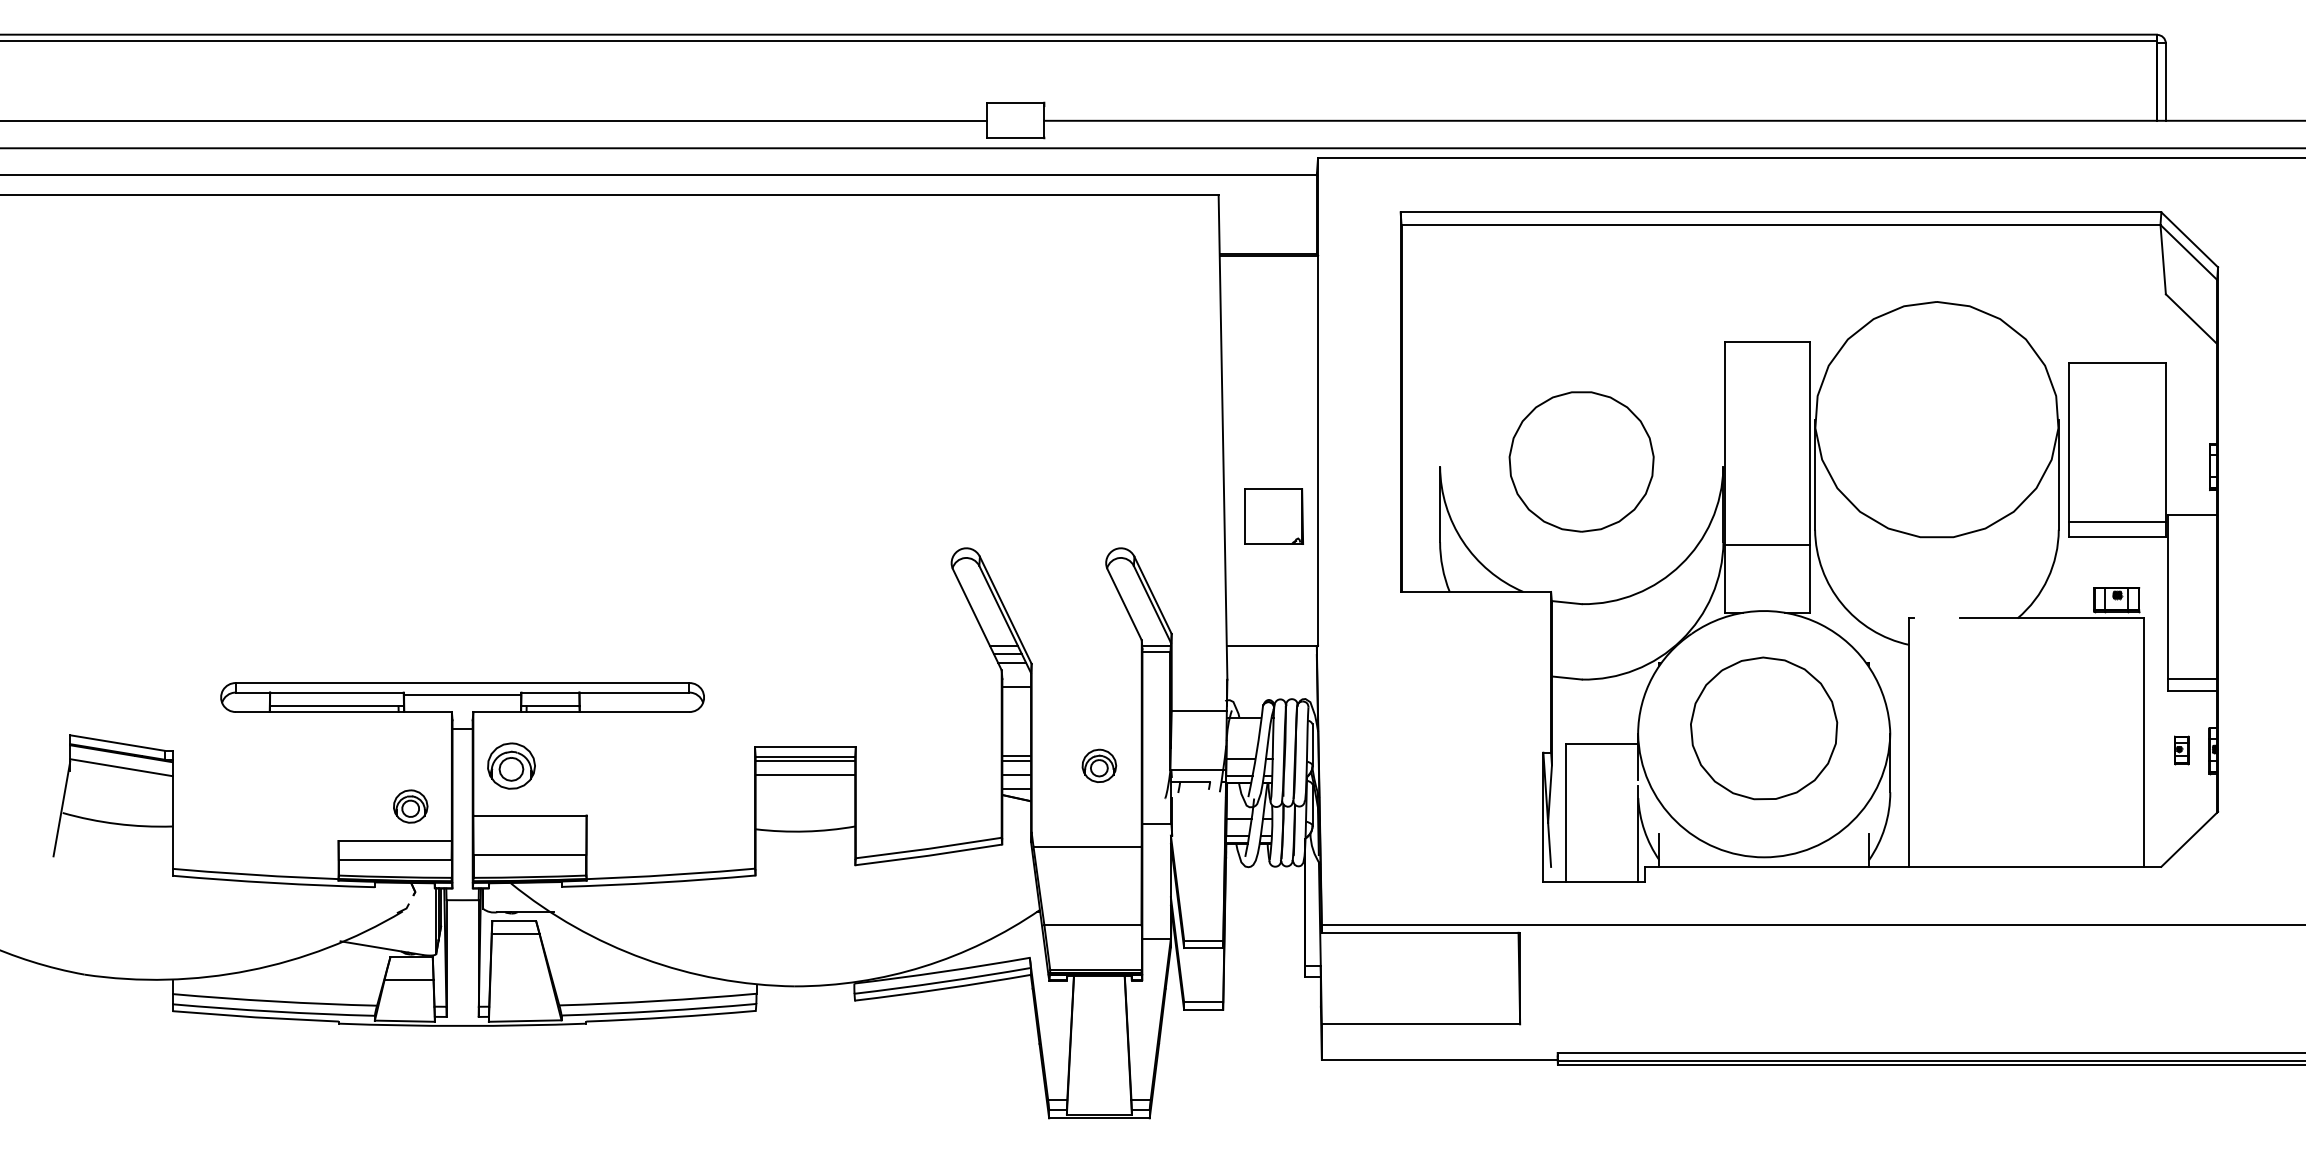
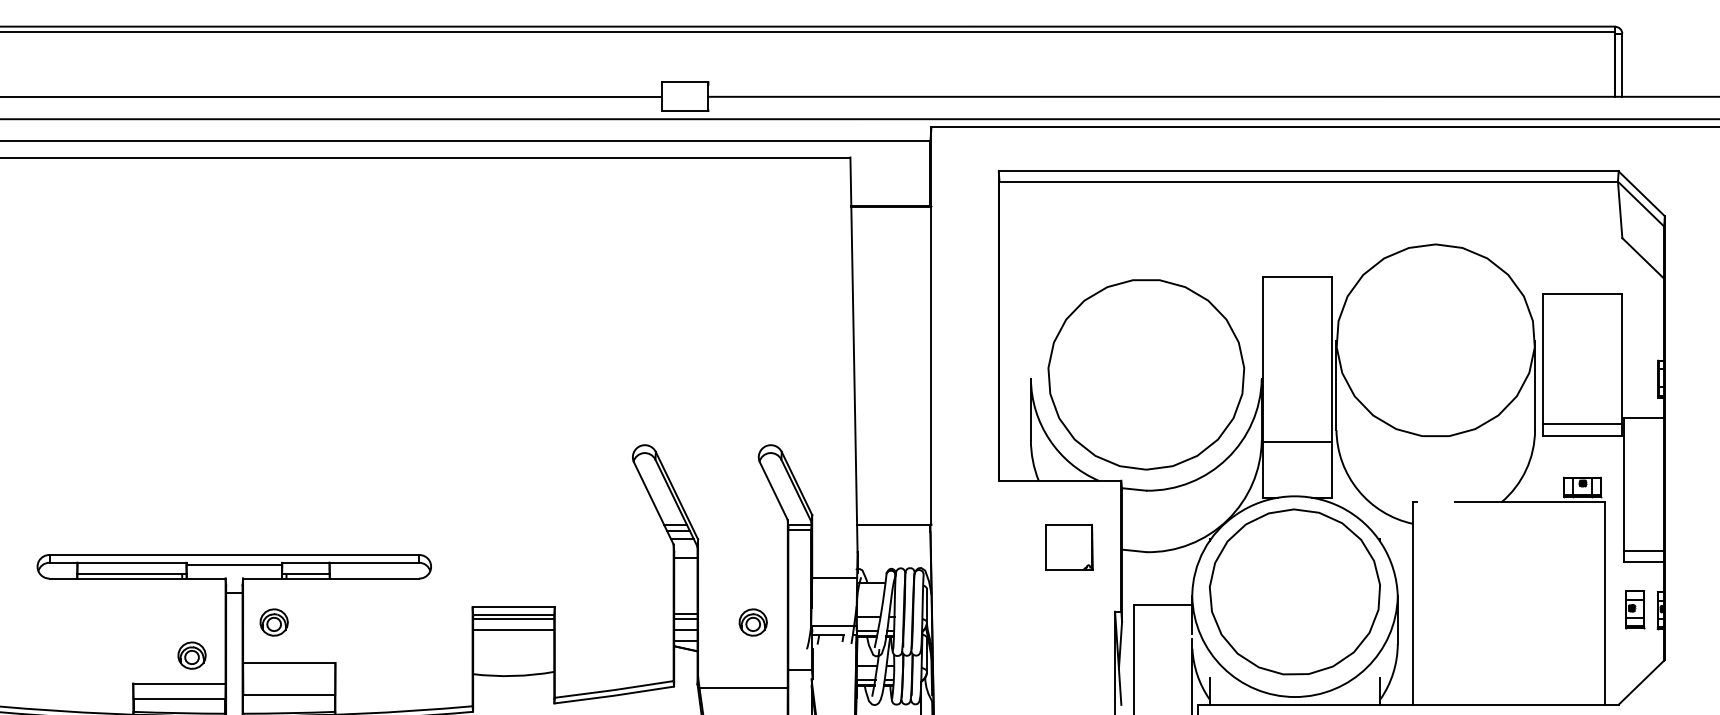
part: (1581, 461) -> (1146, 374), size x1.67
part: (1273, 516) -> (1068, 547), moved
part: (1763, 728) -> (1294, 592), size x1.43
part: (2181, 750) -> (1635, 609), size x1.67
part: (511, 765) -> (274, 622), size x0.71

